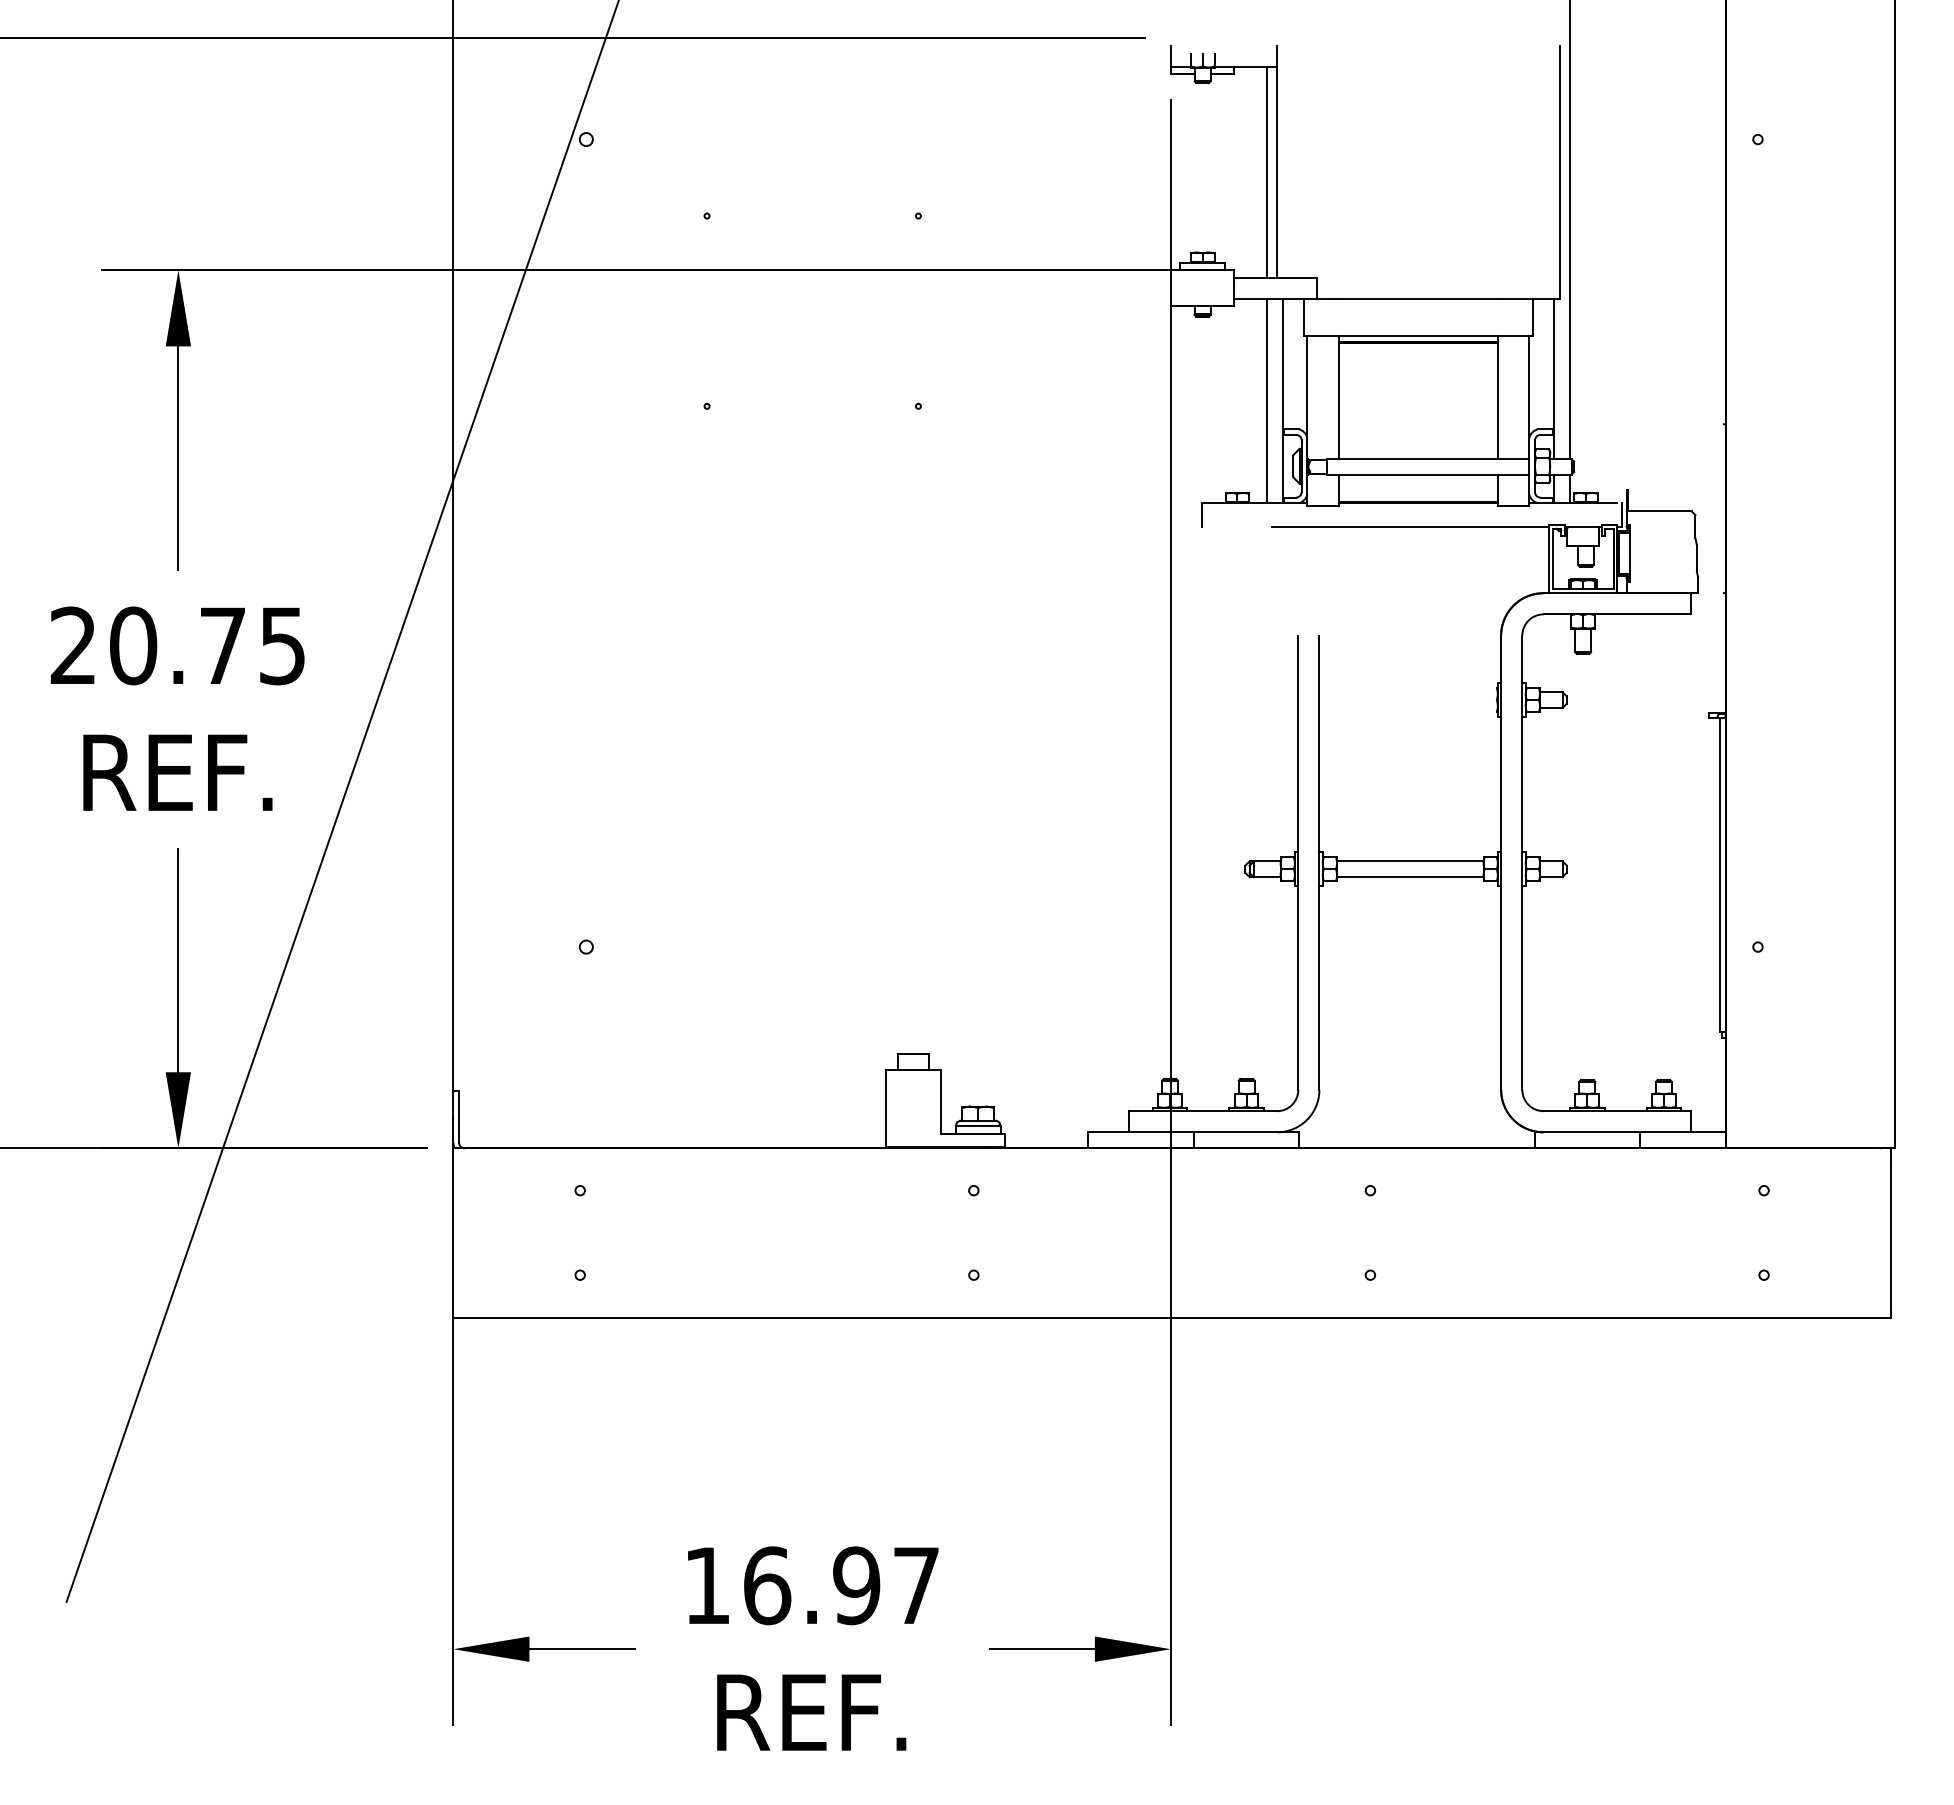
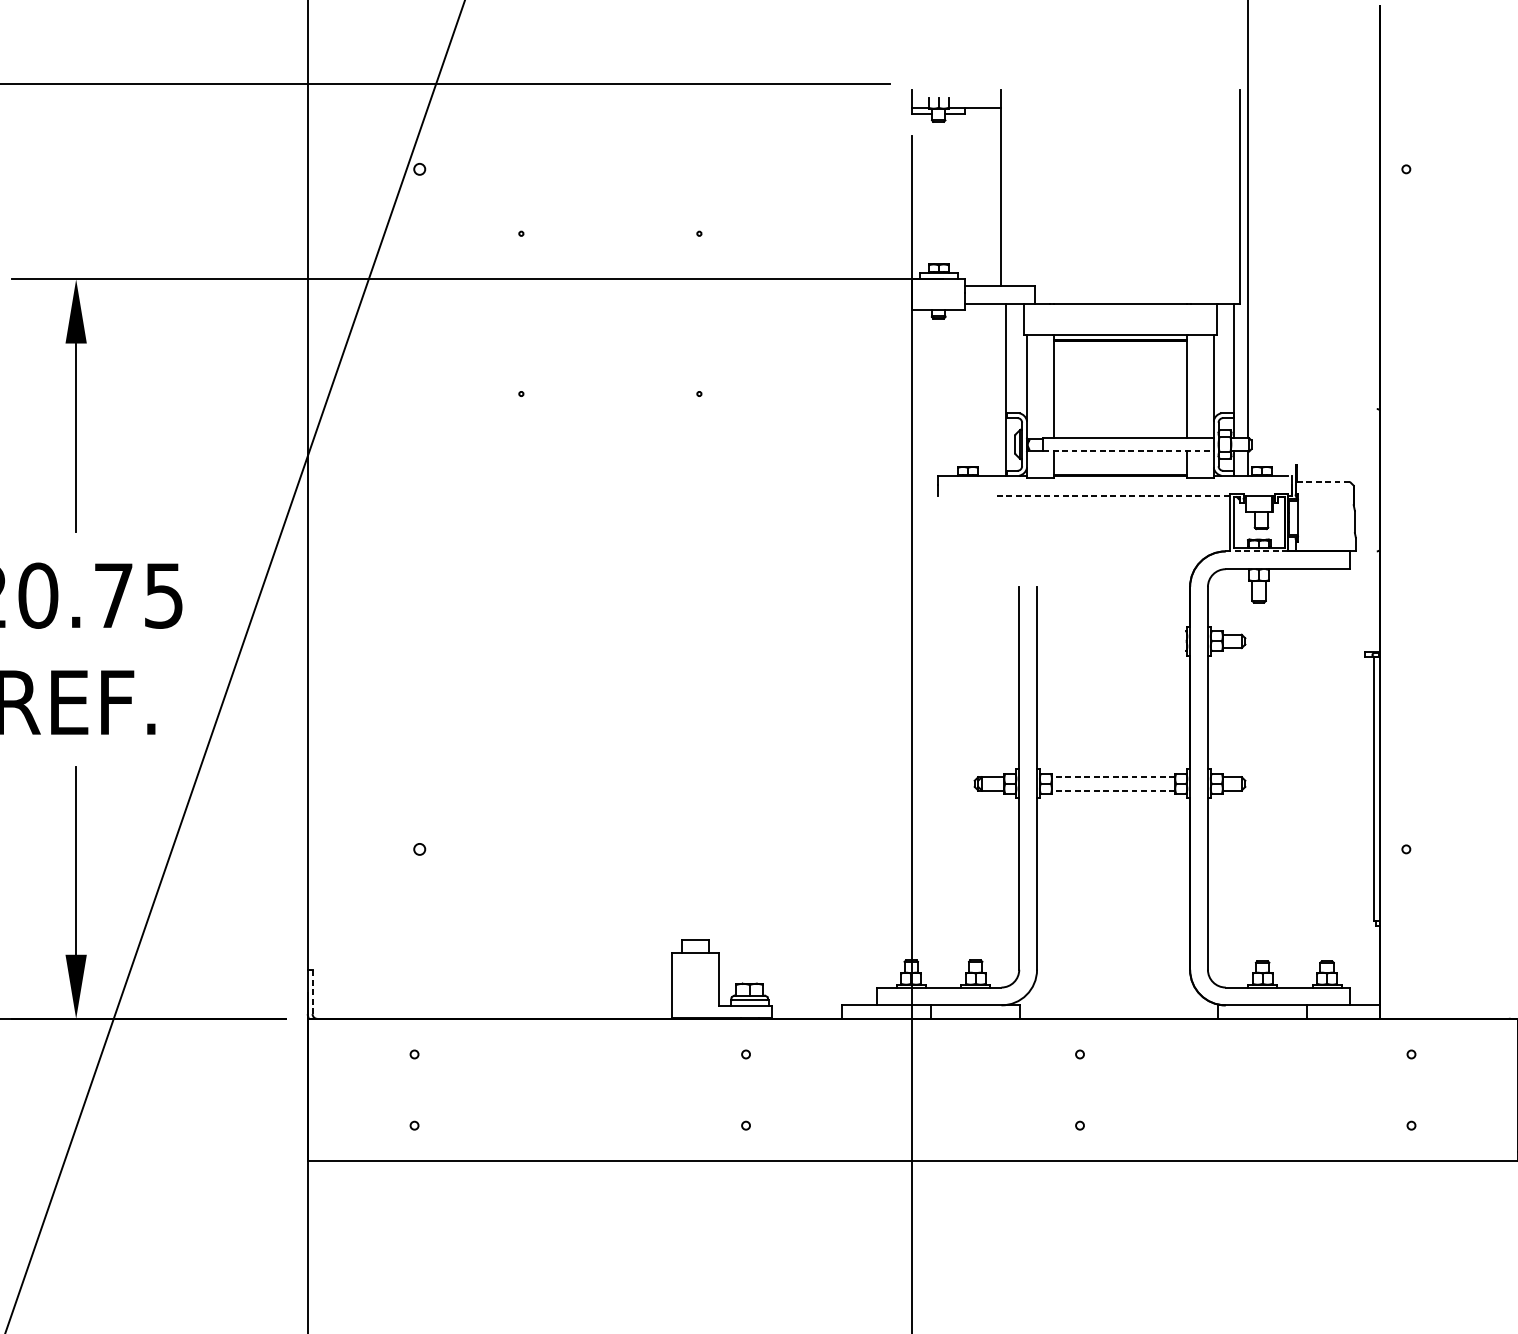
line: (1267, 172) -> (993, 197), removed
line: (1267, 401) -> (993, 389), removed
line: (1428, 474) -> (1128, 451), solid -> dashed
line: (1659, 511) -> (1323, 482), solid -> dashed
line: (1410, 526) -> (1113, 495), solid -> dashed
line: (1582, 593) -> (1258, 551), solid -> dashed
line: (1409, 861) -> (1112, 777), solid -> dashed
line: (1409, 877) -> (1112, 790), solid -> dashed
line: (459, 1116) -> (312, 992), solid -> dashed

